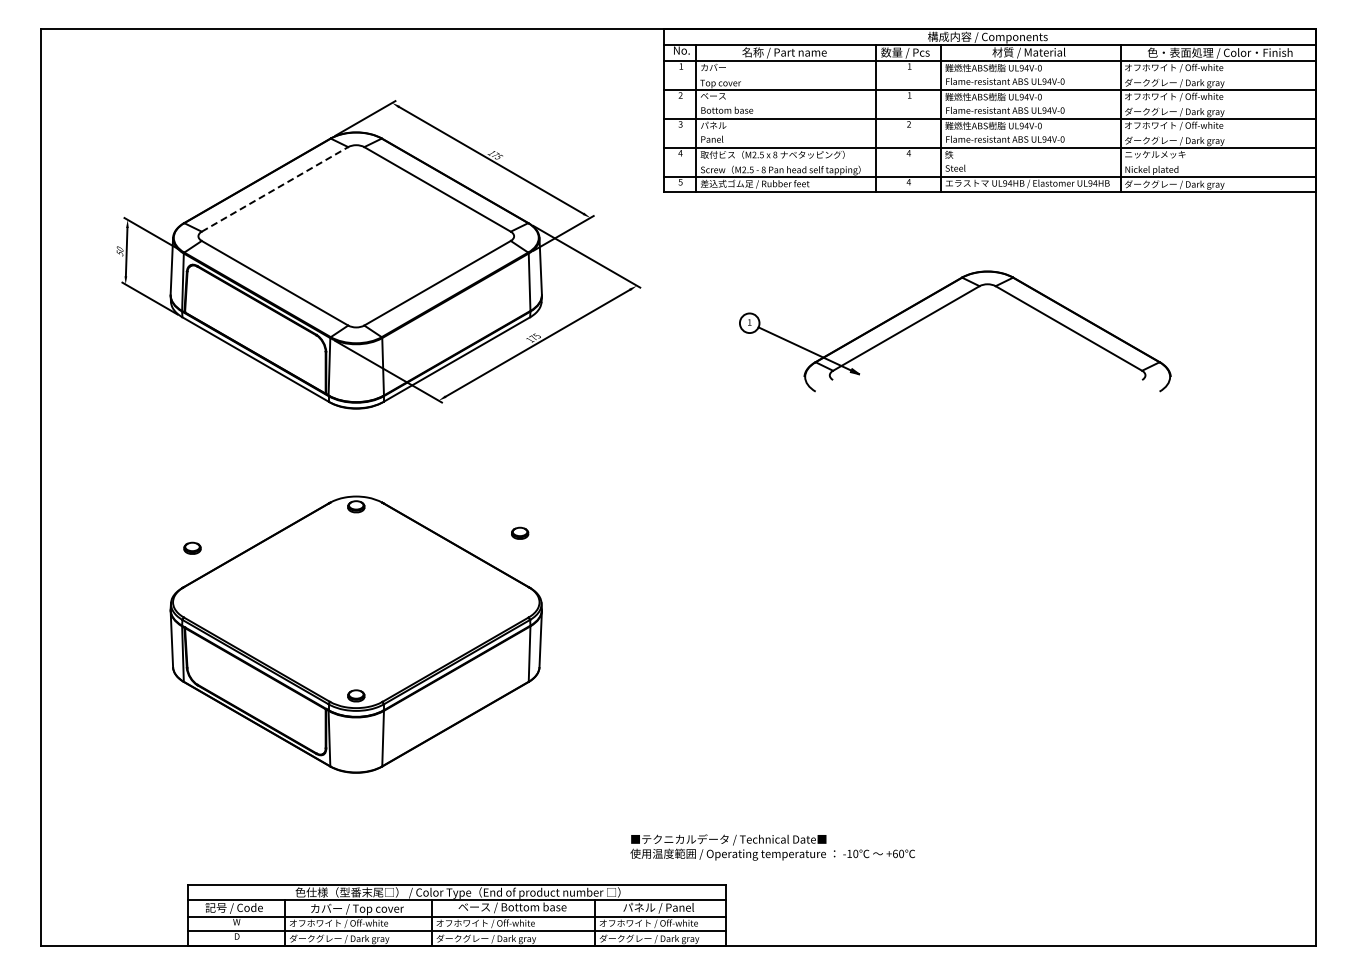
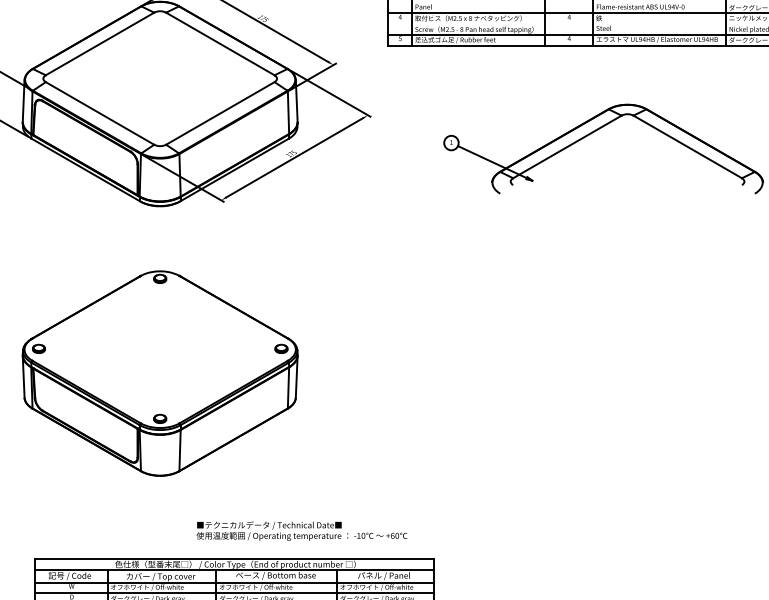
line: (275, 189) -> (100, 44), dashed -> solid
part: (520, 532) -> (281, 348), moved
part: (192, 547) -> (38, 348), moved
text: (772, 847) -> (301, 531), moved

